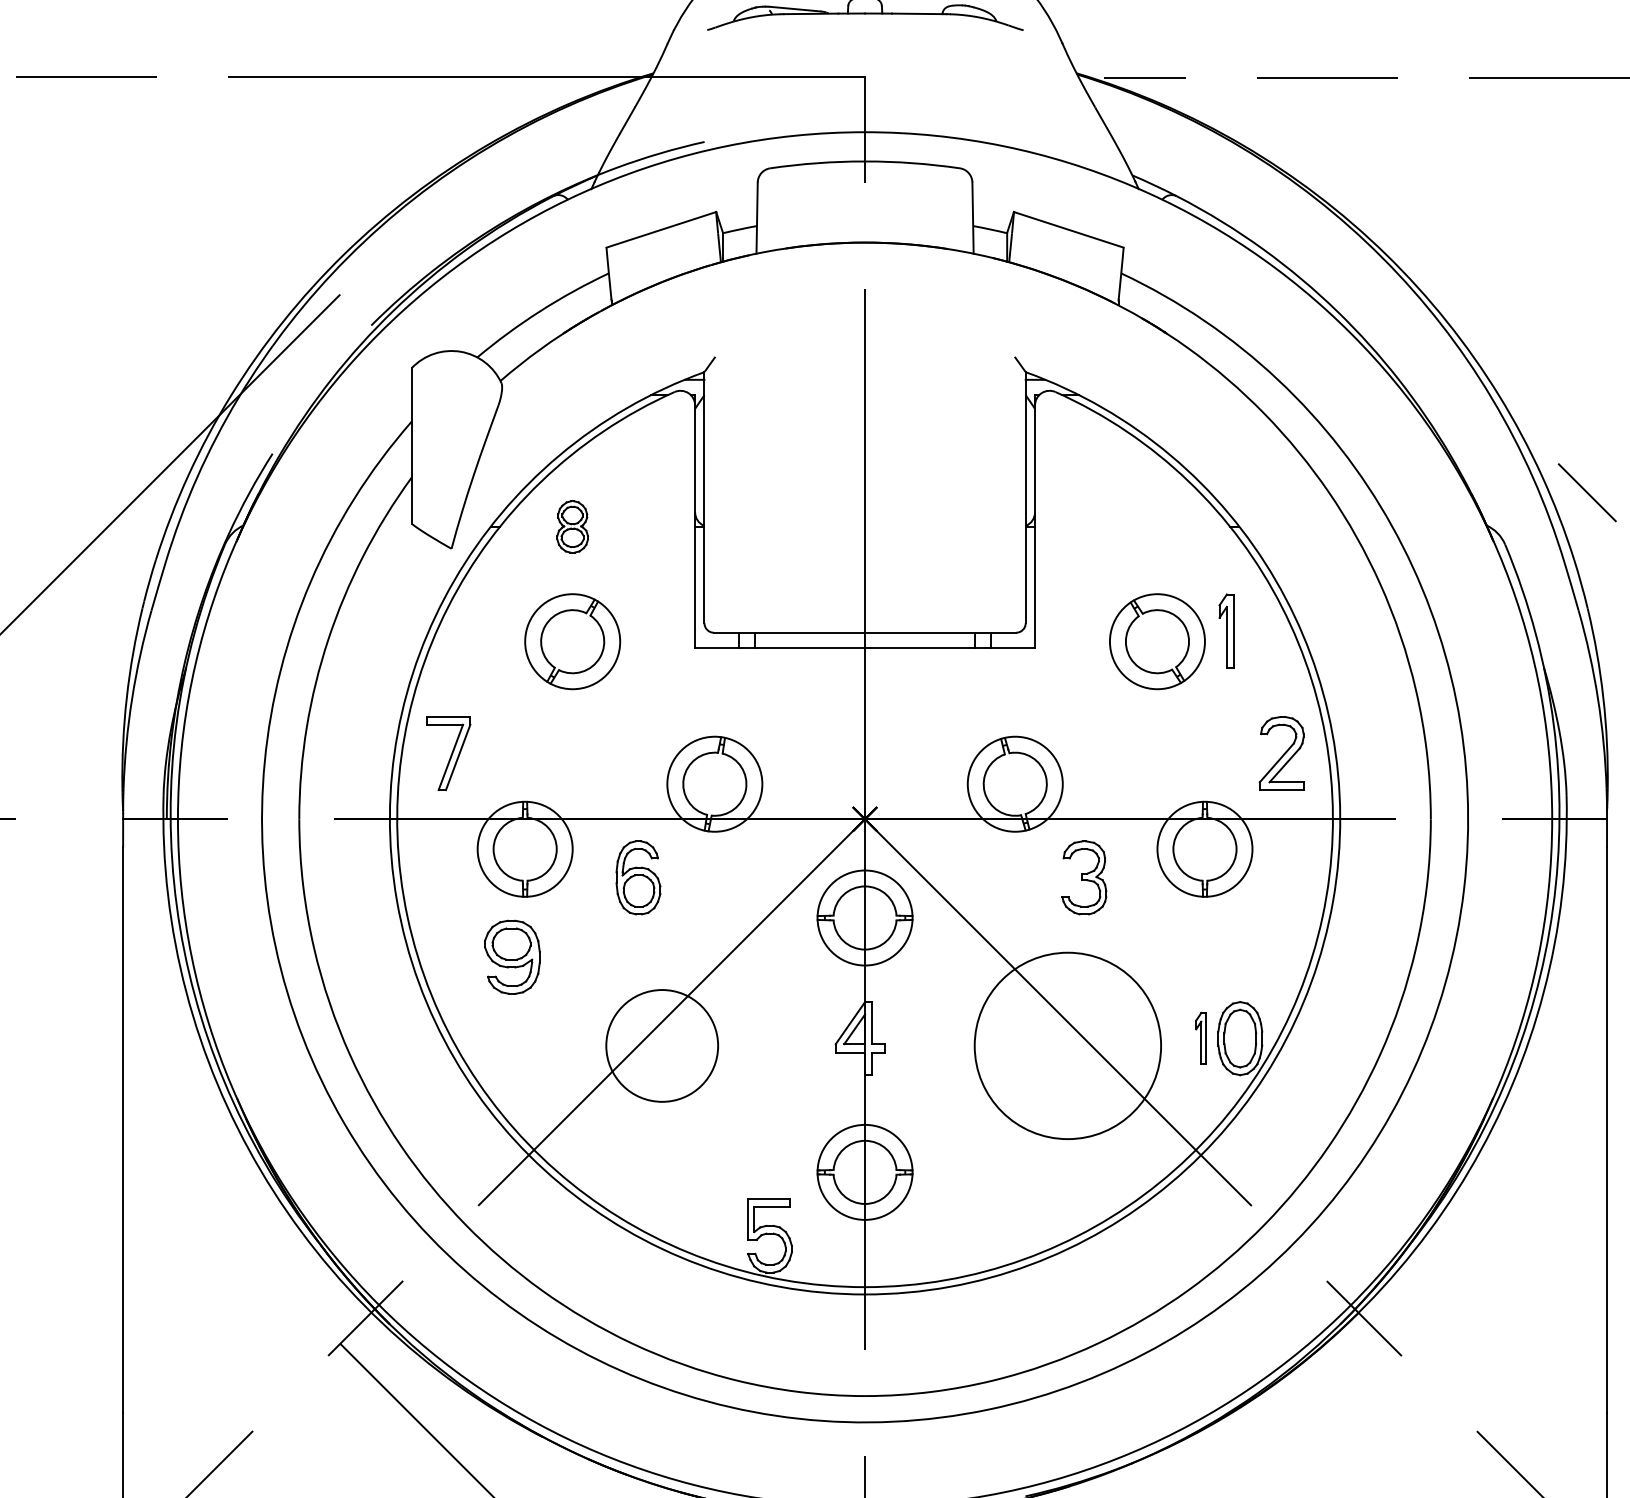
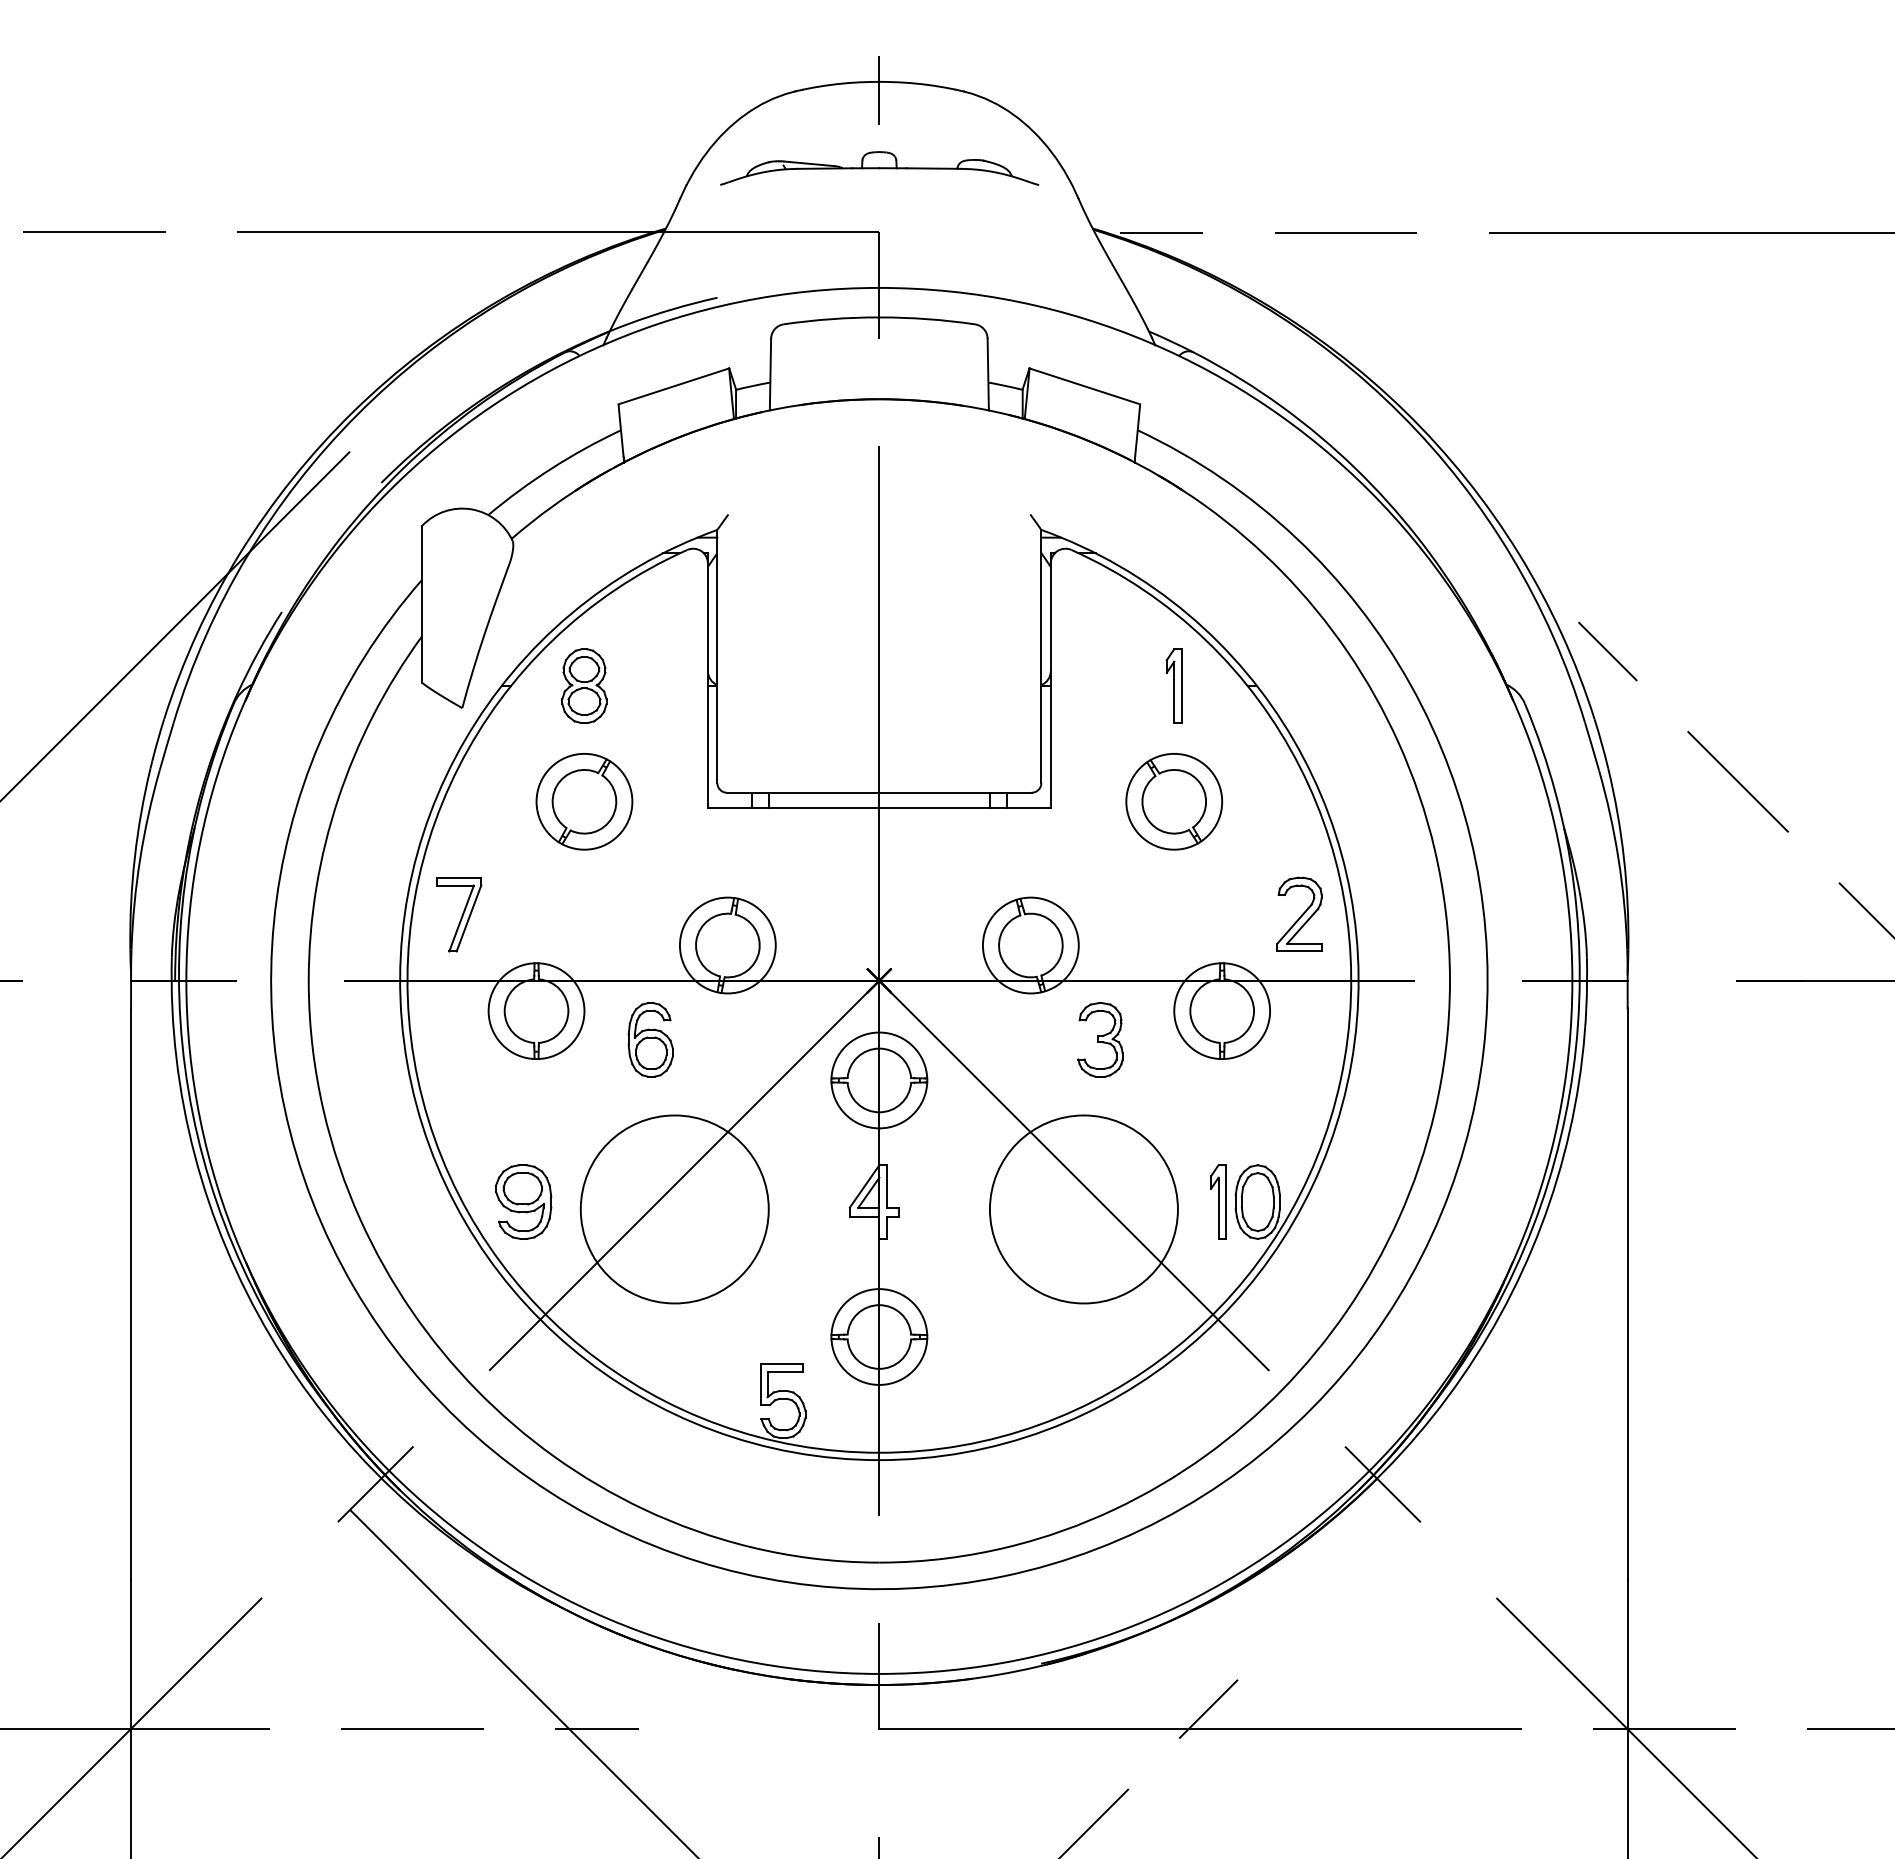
part: (572, 526) -> (584, 685), size x1.43
part: (1226, 630) -> (1173, 685), moved
part: (512, 956) -> (523, 1201), moved
part: (1201, 1038) -> (1218, 1201), size x1.43
circle: (661, 1045) -> (674, 1209), size x1.67

